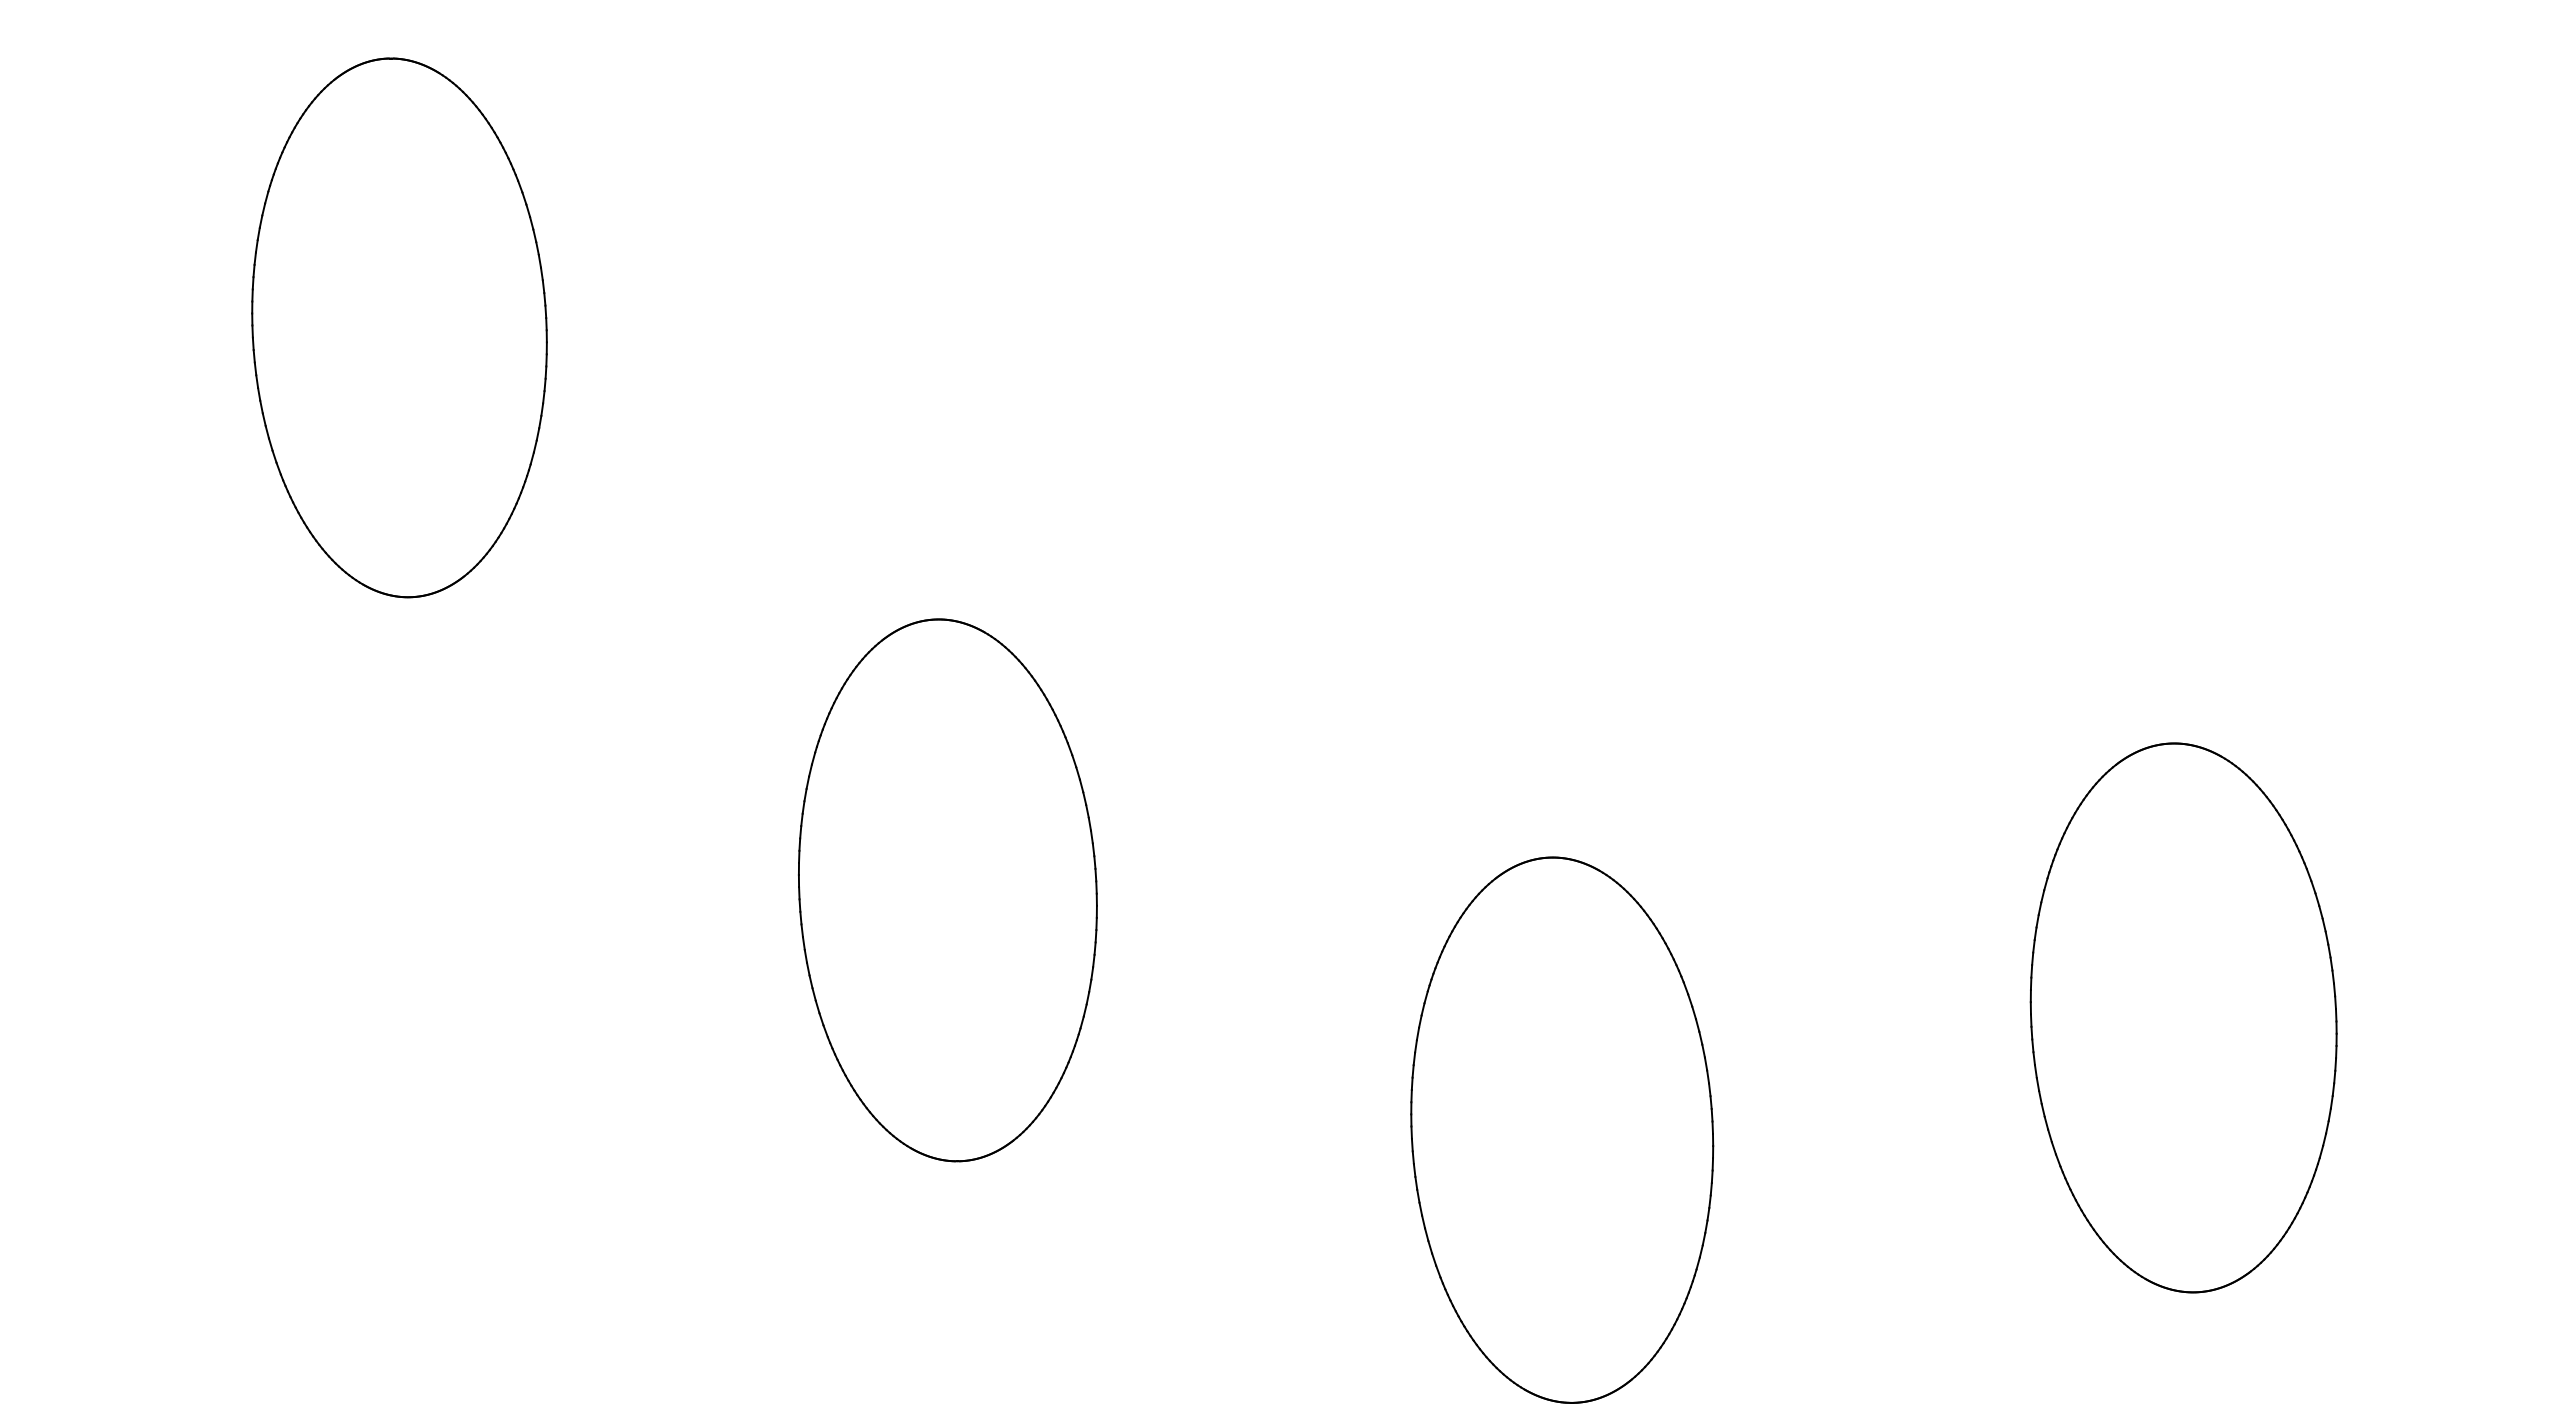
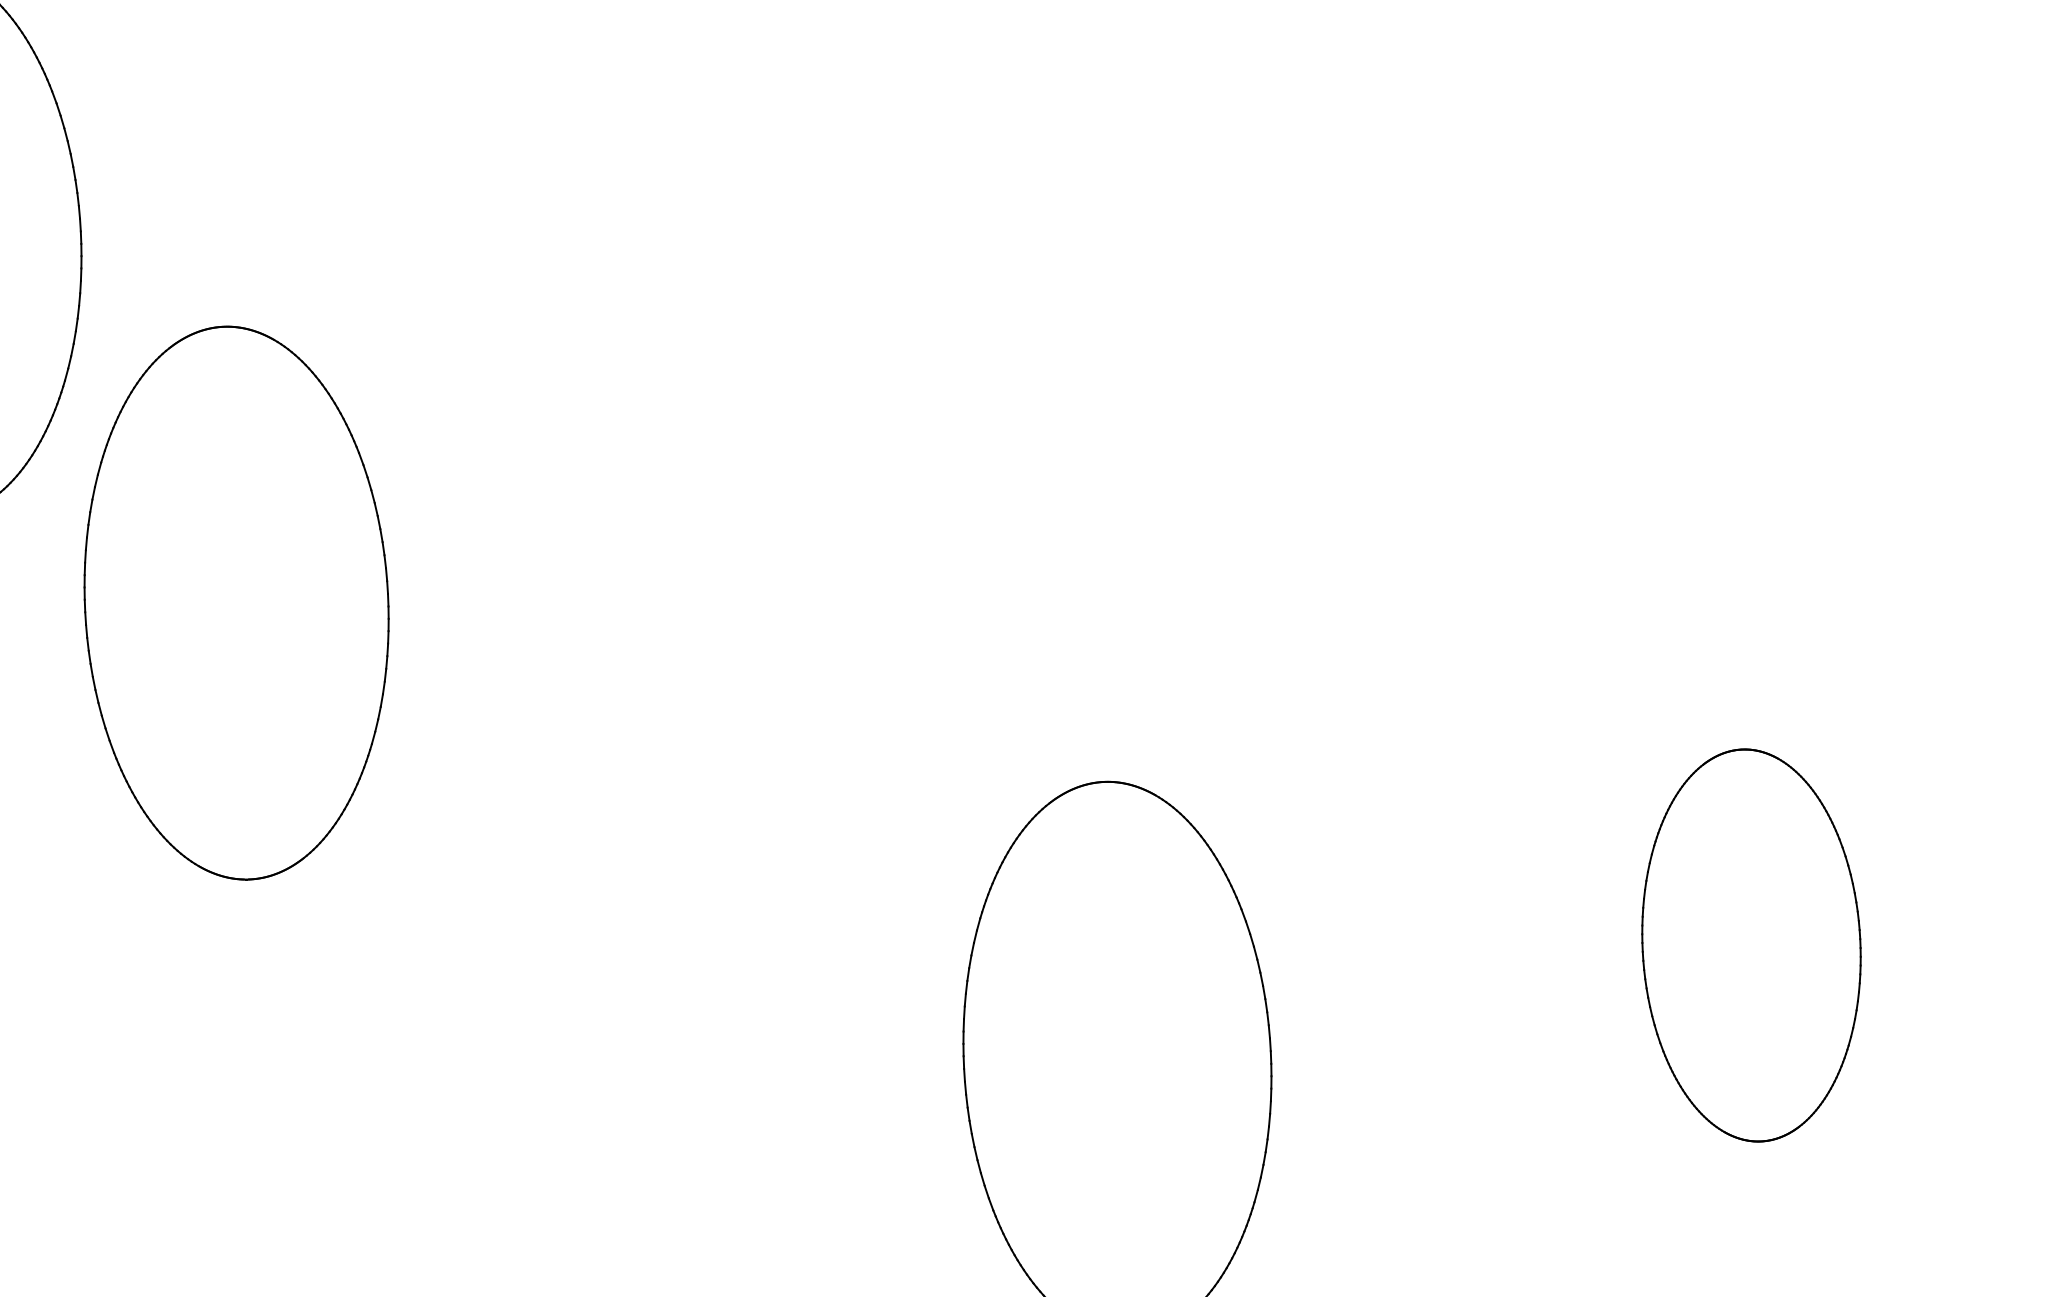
part: (947, 890) -> (236, 603), moved
part: (2183, 1017) -> (1751, 945), size x0.7

